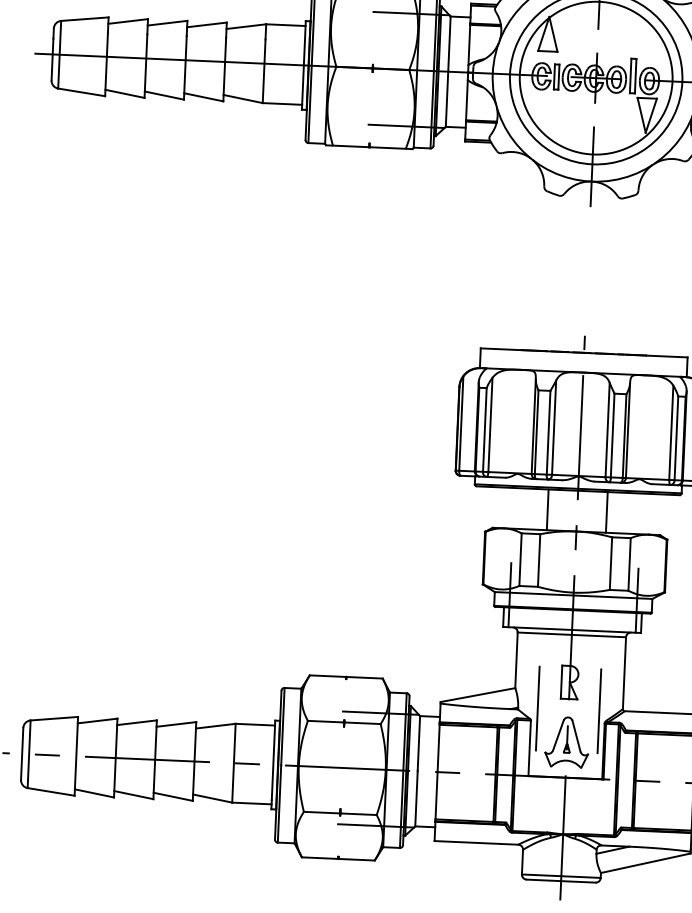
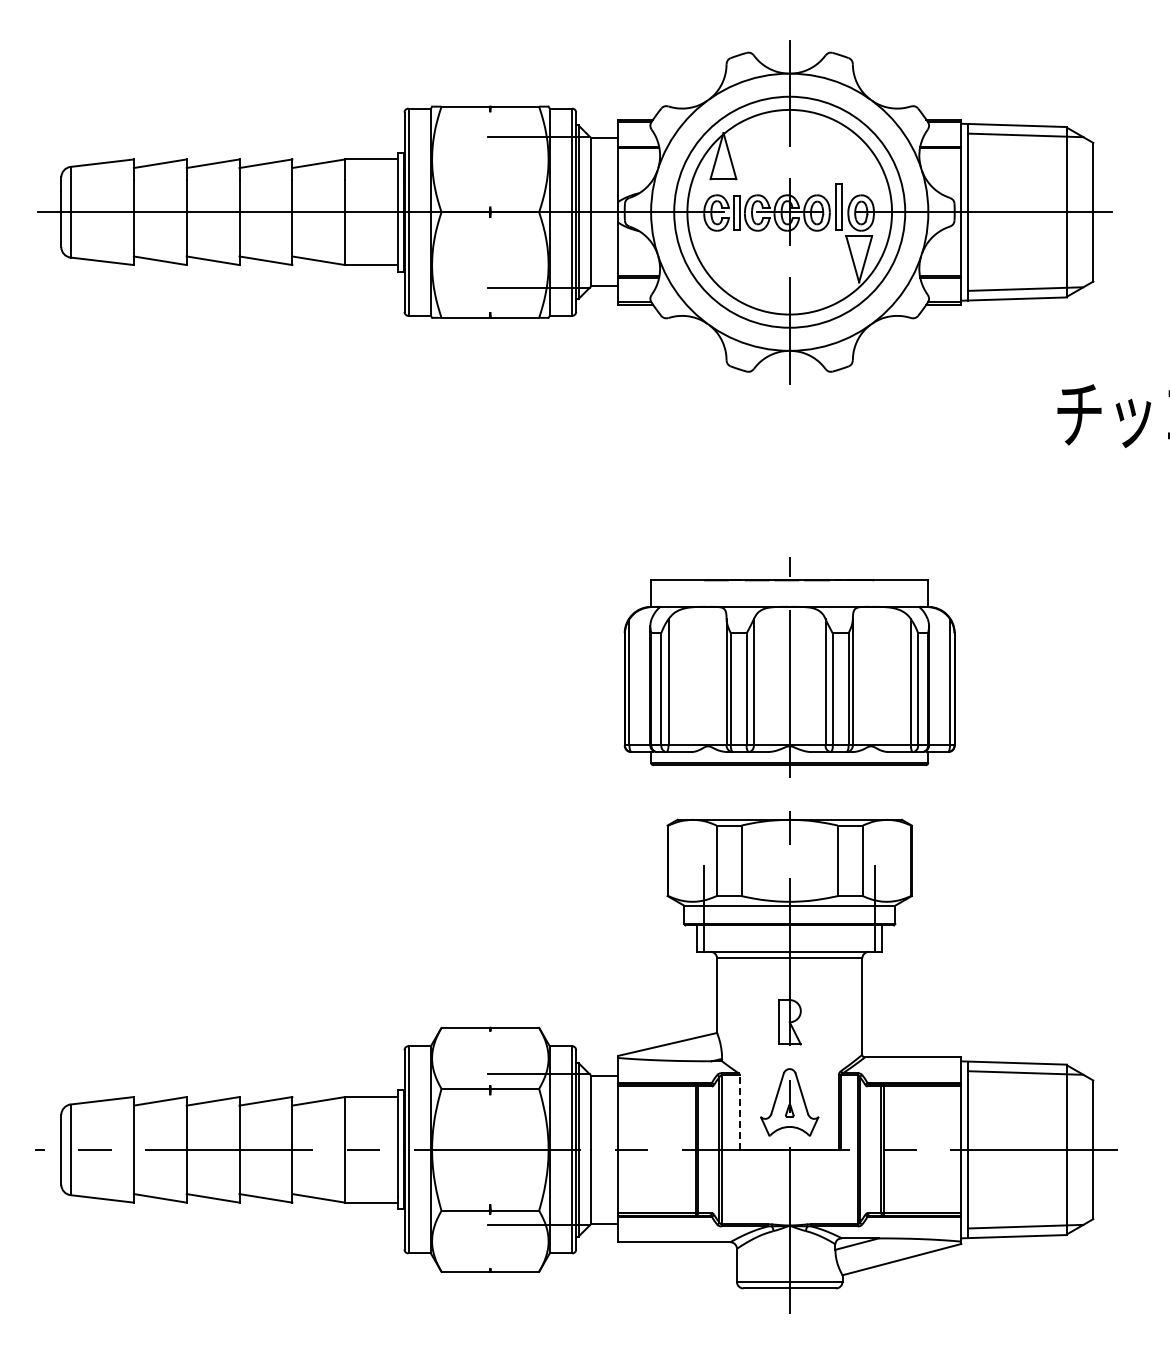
line: (548, 509) -> (750, 792), removed
line: (606, 512) -> (829, 792), removed
line: (537, 708) -> (748, 1058), removed
line: (599, 710) -> (831, 1058), removed
line: (529, 748) -> (739, 1112), solid -> dashed

